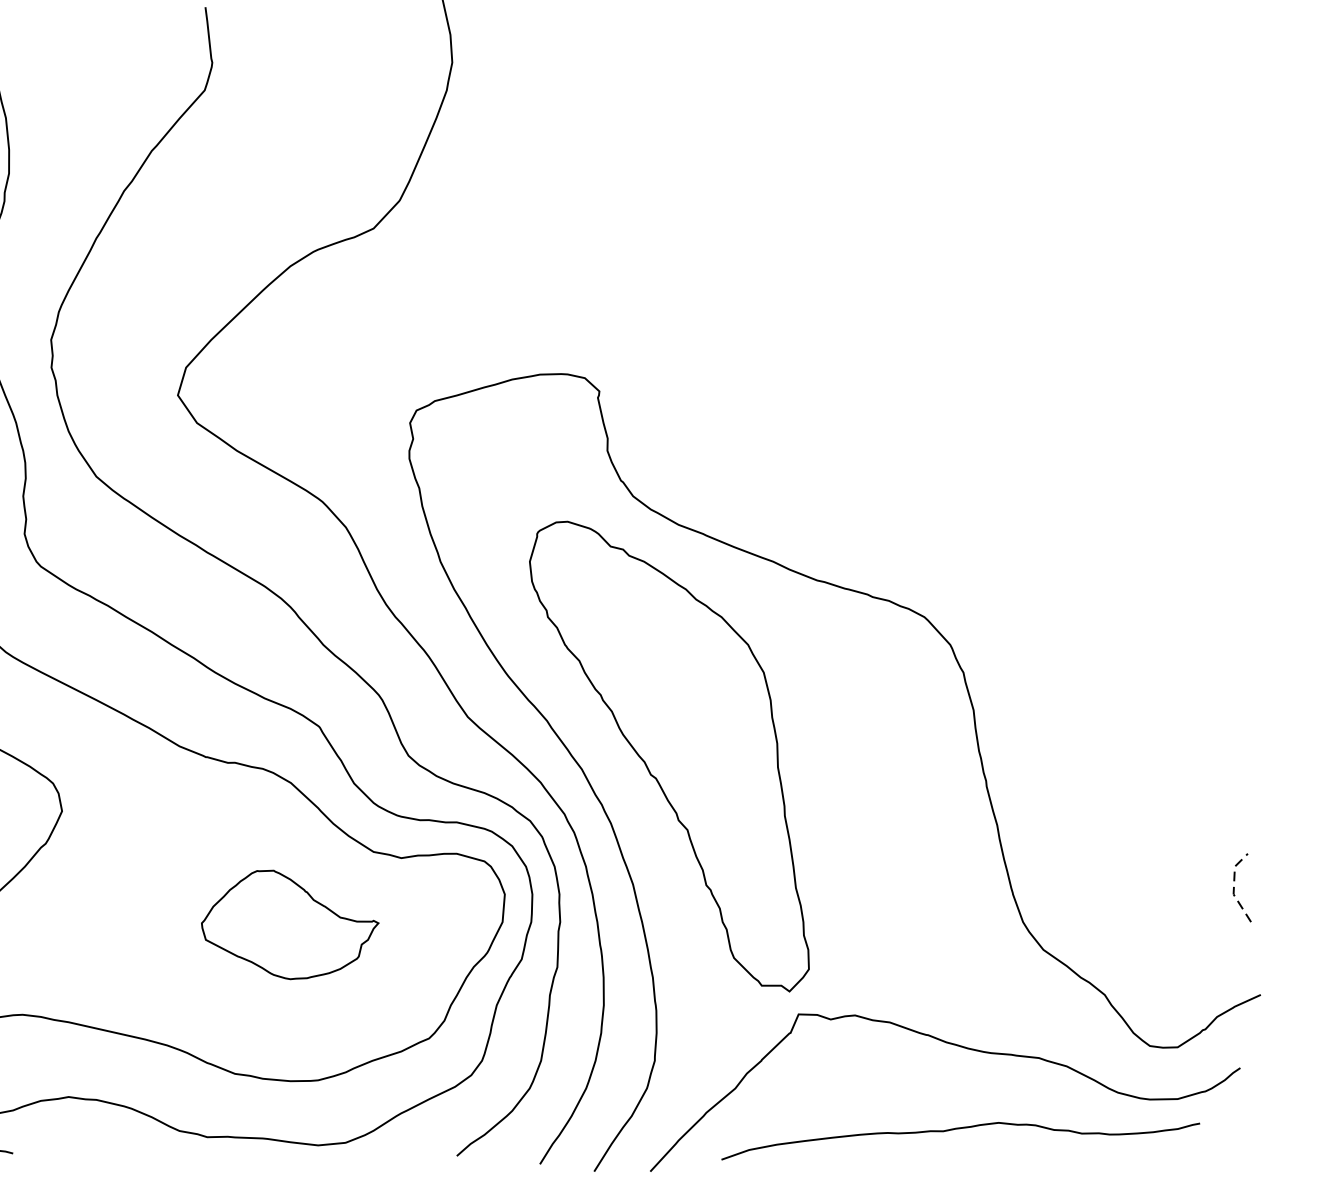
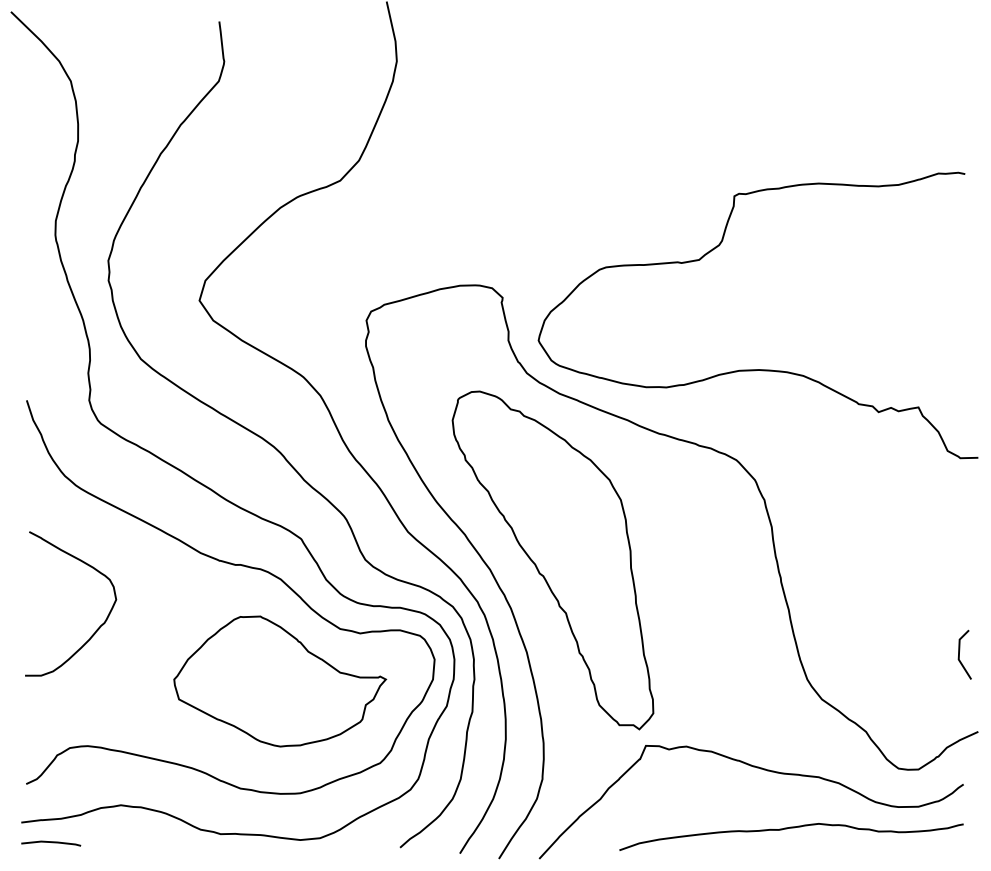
curve: (953, 491) -> (757, 369), added
line: (1233, 887) -> (958, 654), dashed -> solid
part: (290, 924) -> (280, 681), size x1.67
curve: (960, 1129) -> (791, 828), moved

